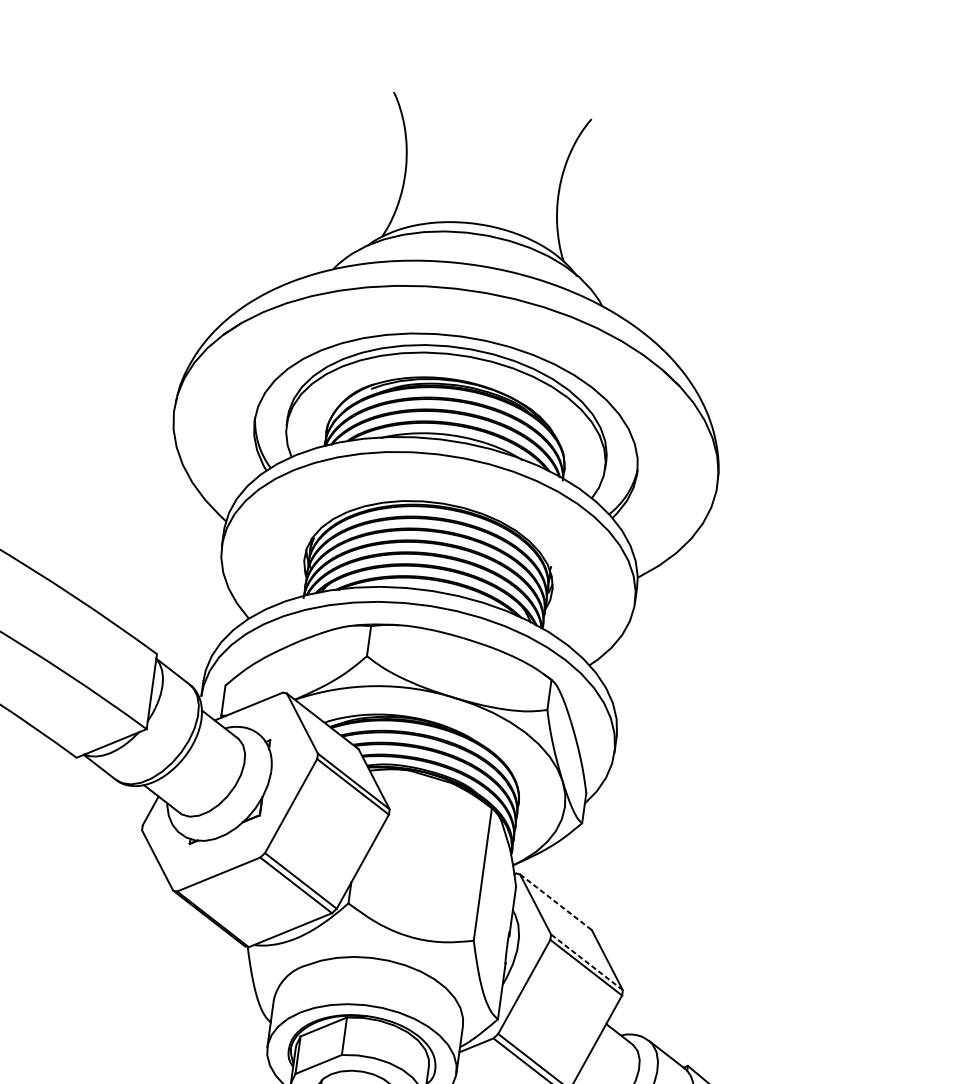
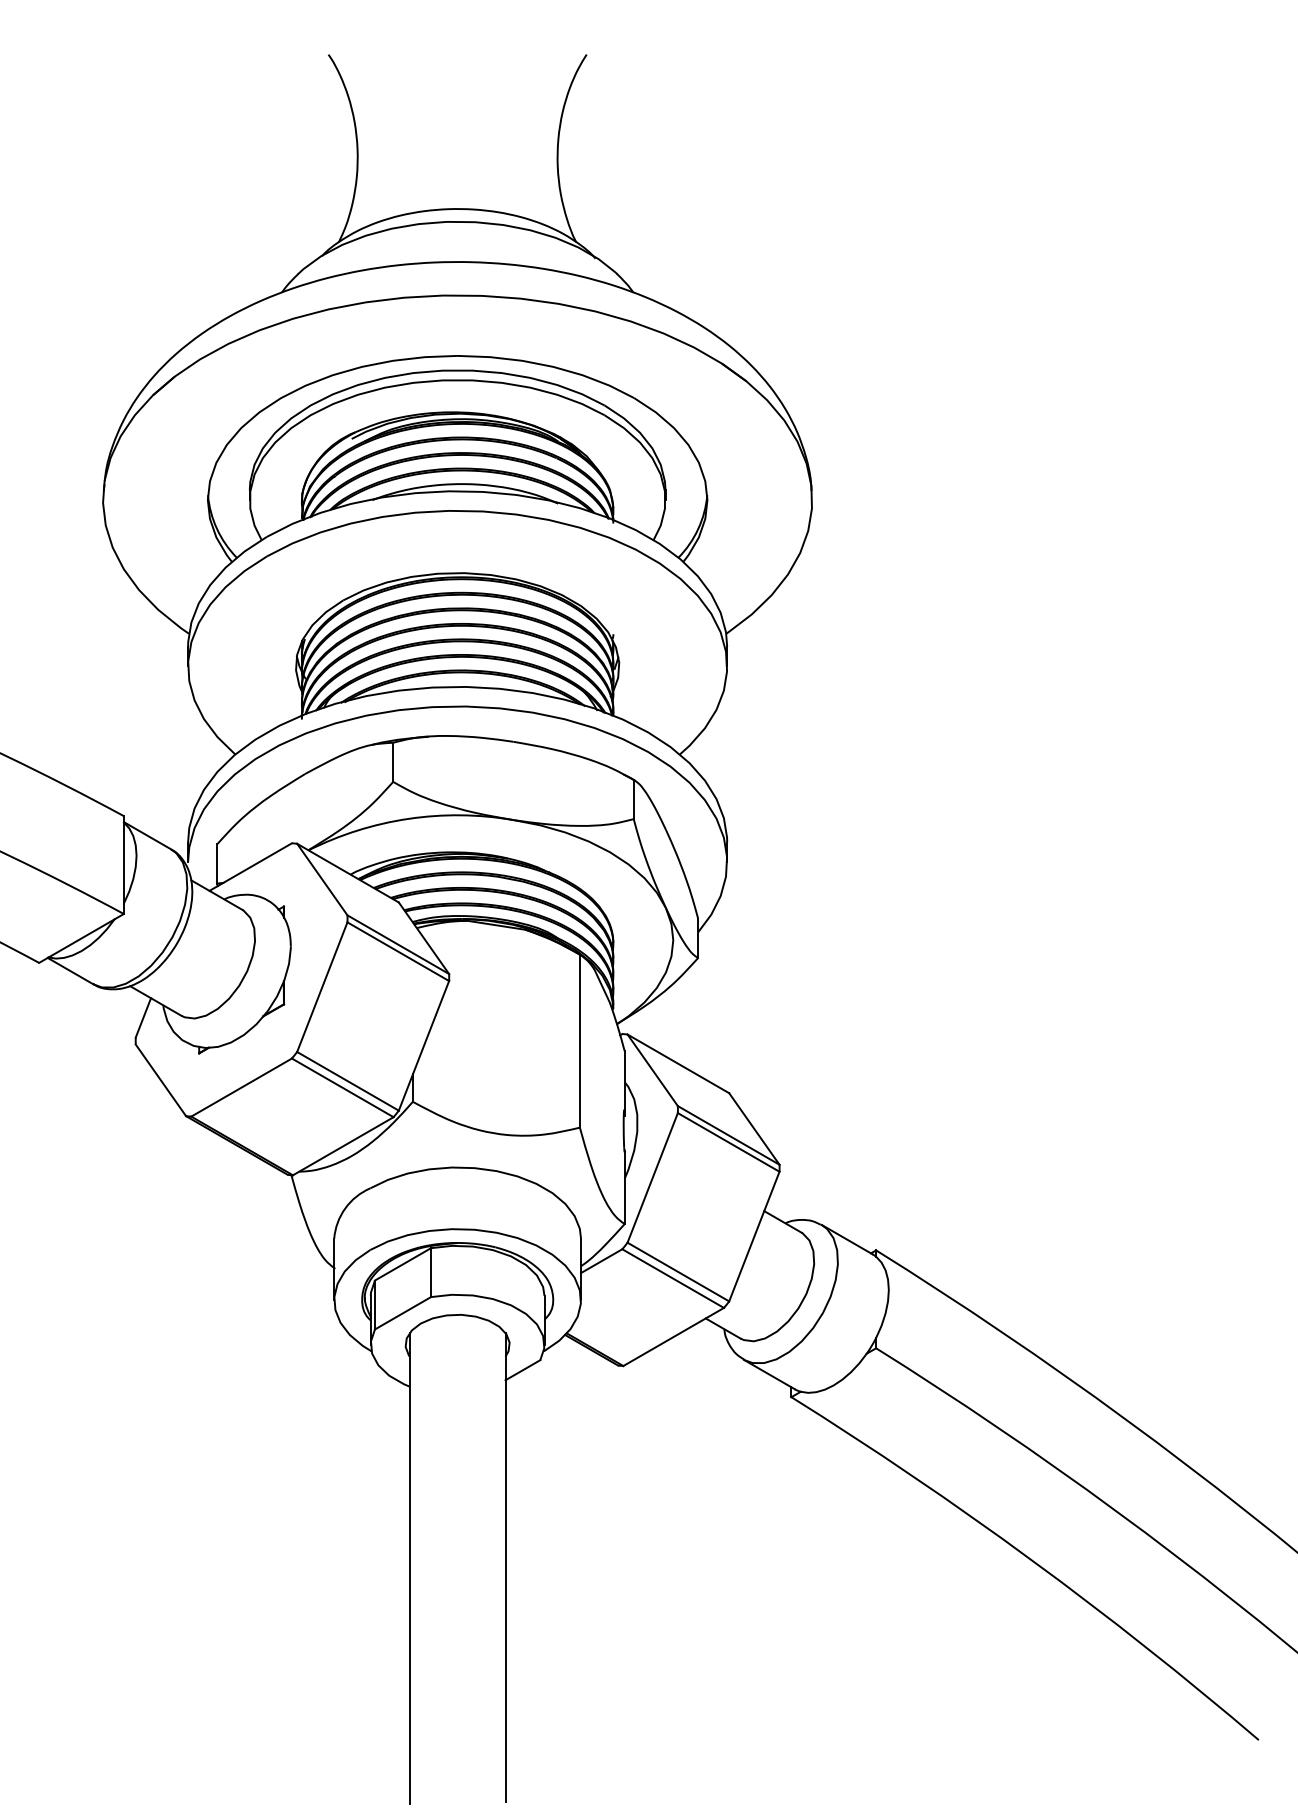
line: (556, 901) -> (678, 1063), dashed -> solid
line: (586, 962) -> (728, 1135), dashed -> solid

